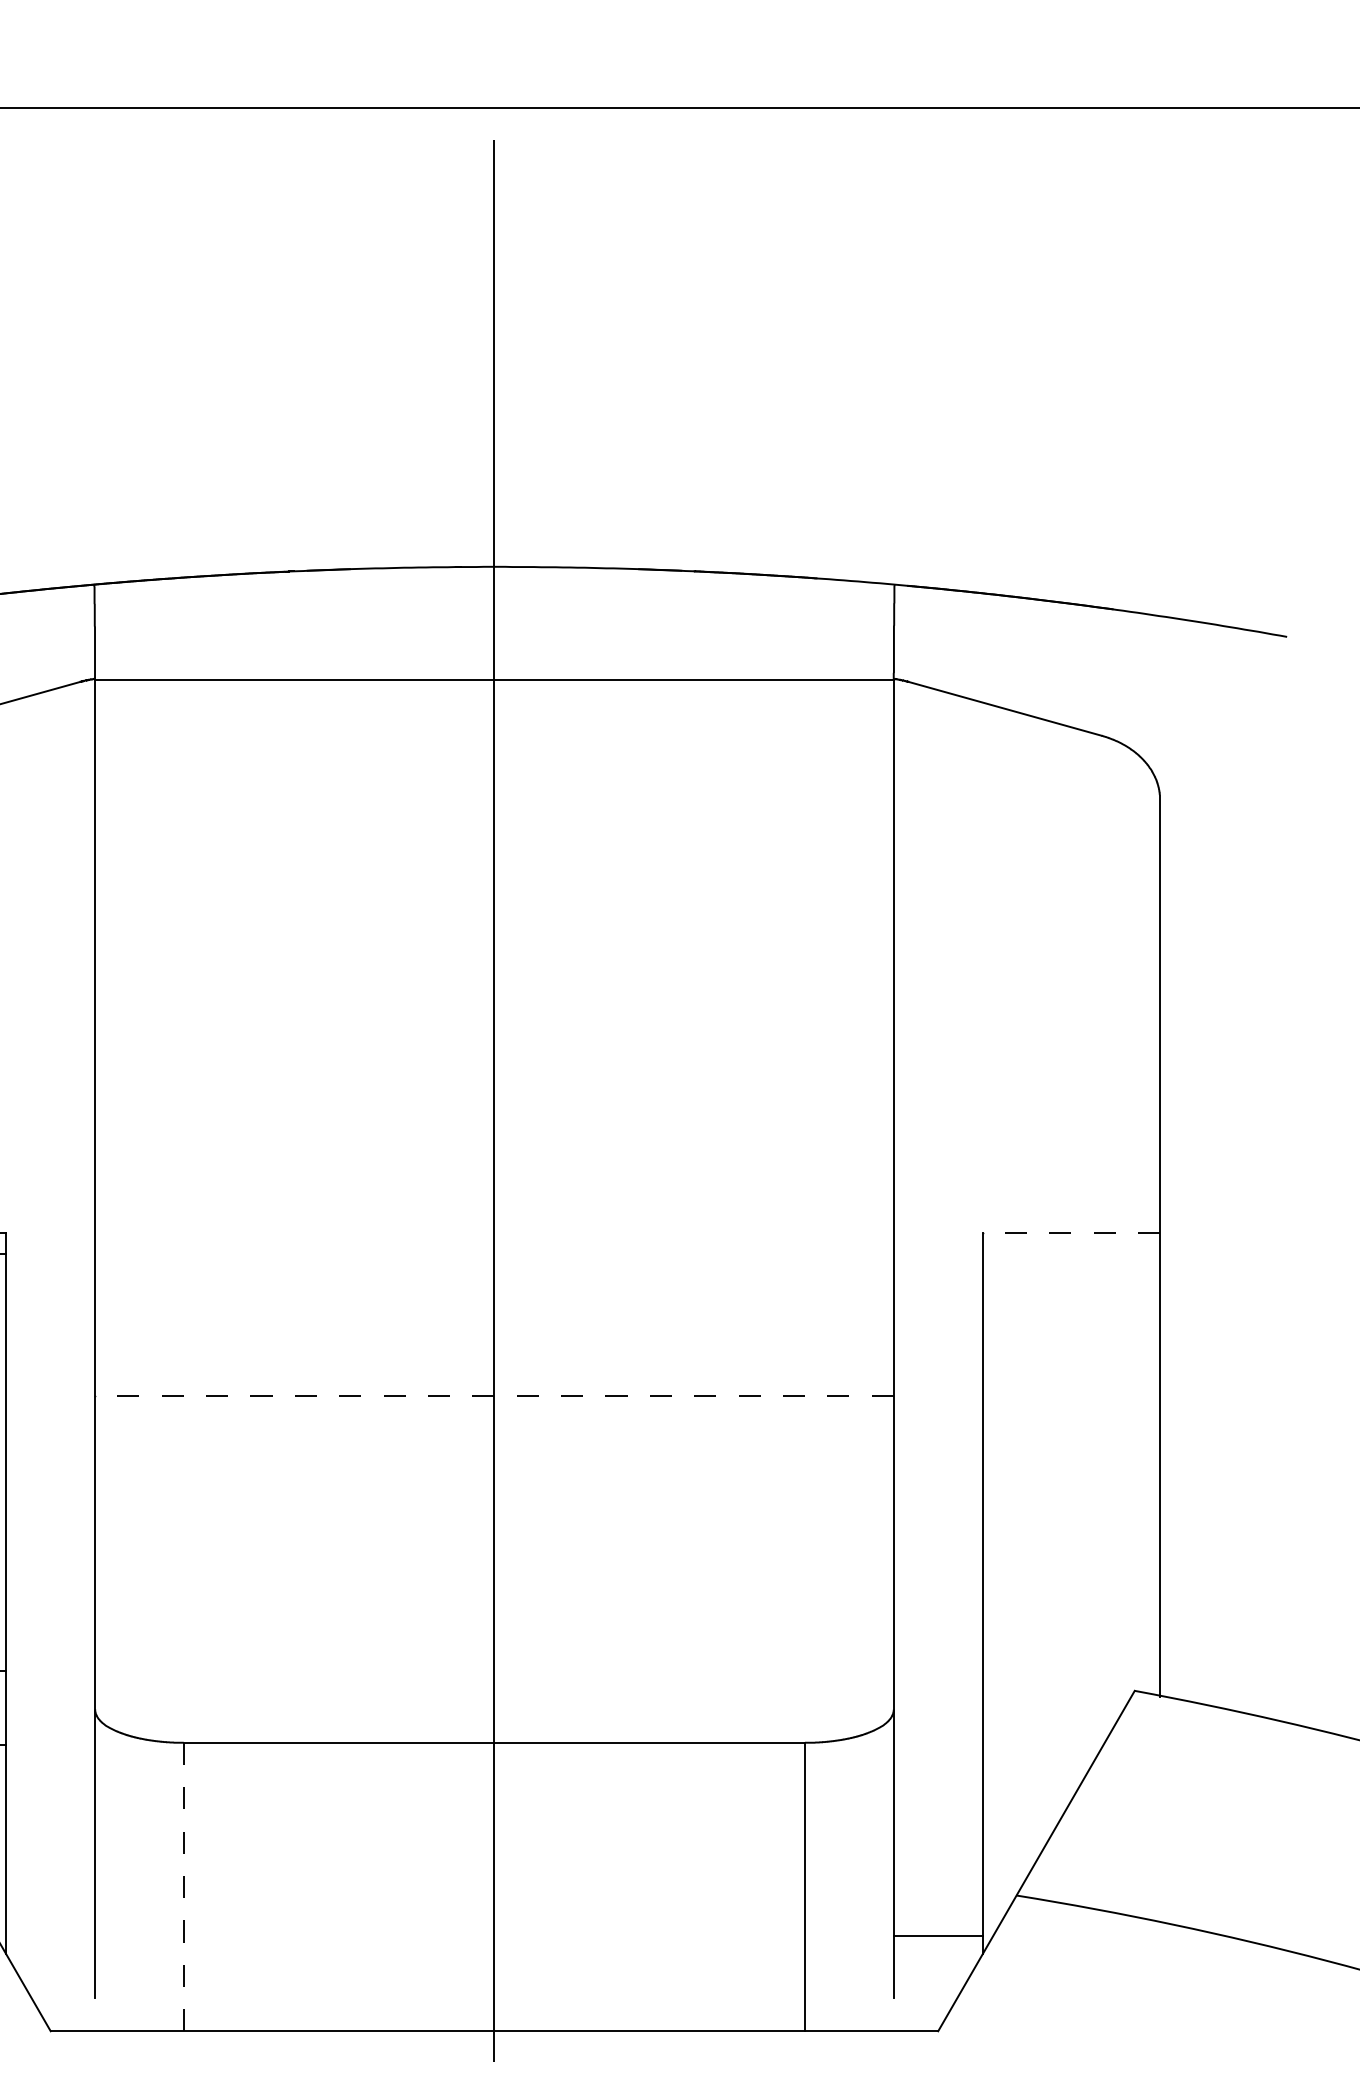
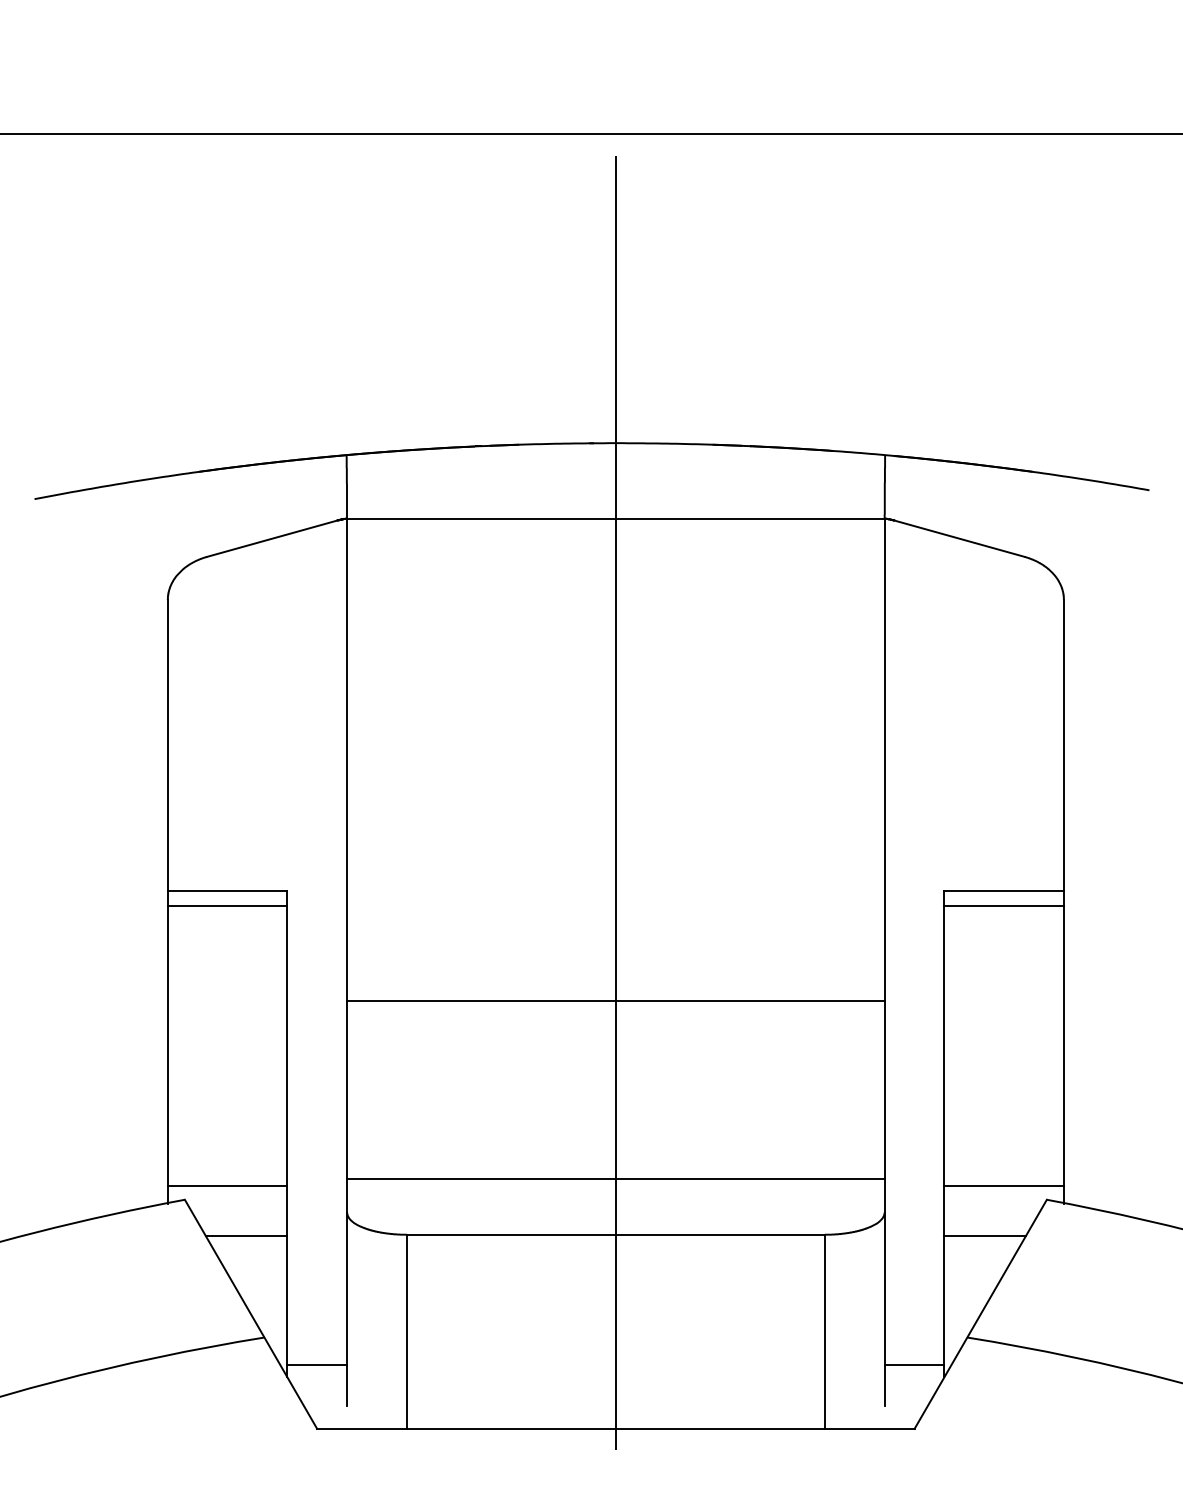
line: (1071, 1232) -> (1004, 891), dashed -> solid
line: (1070, 1253) -> (1003, 905), added
line: (493, 1396) -> (615, 1001), dashed -> solid
line: (493, 1659) -> (615, 1178), added
line: (1070, 1671) -> (1003, 1186), added
line: (1042, 1745) -> (984, 1236), added
line: (183, 1886) -> (406, 1331), dashed -> solid
line: (51, 1935) -> (317, 1364), added

